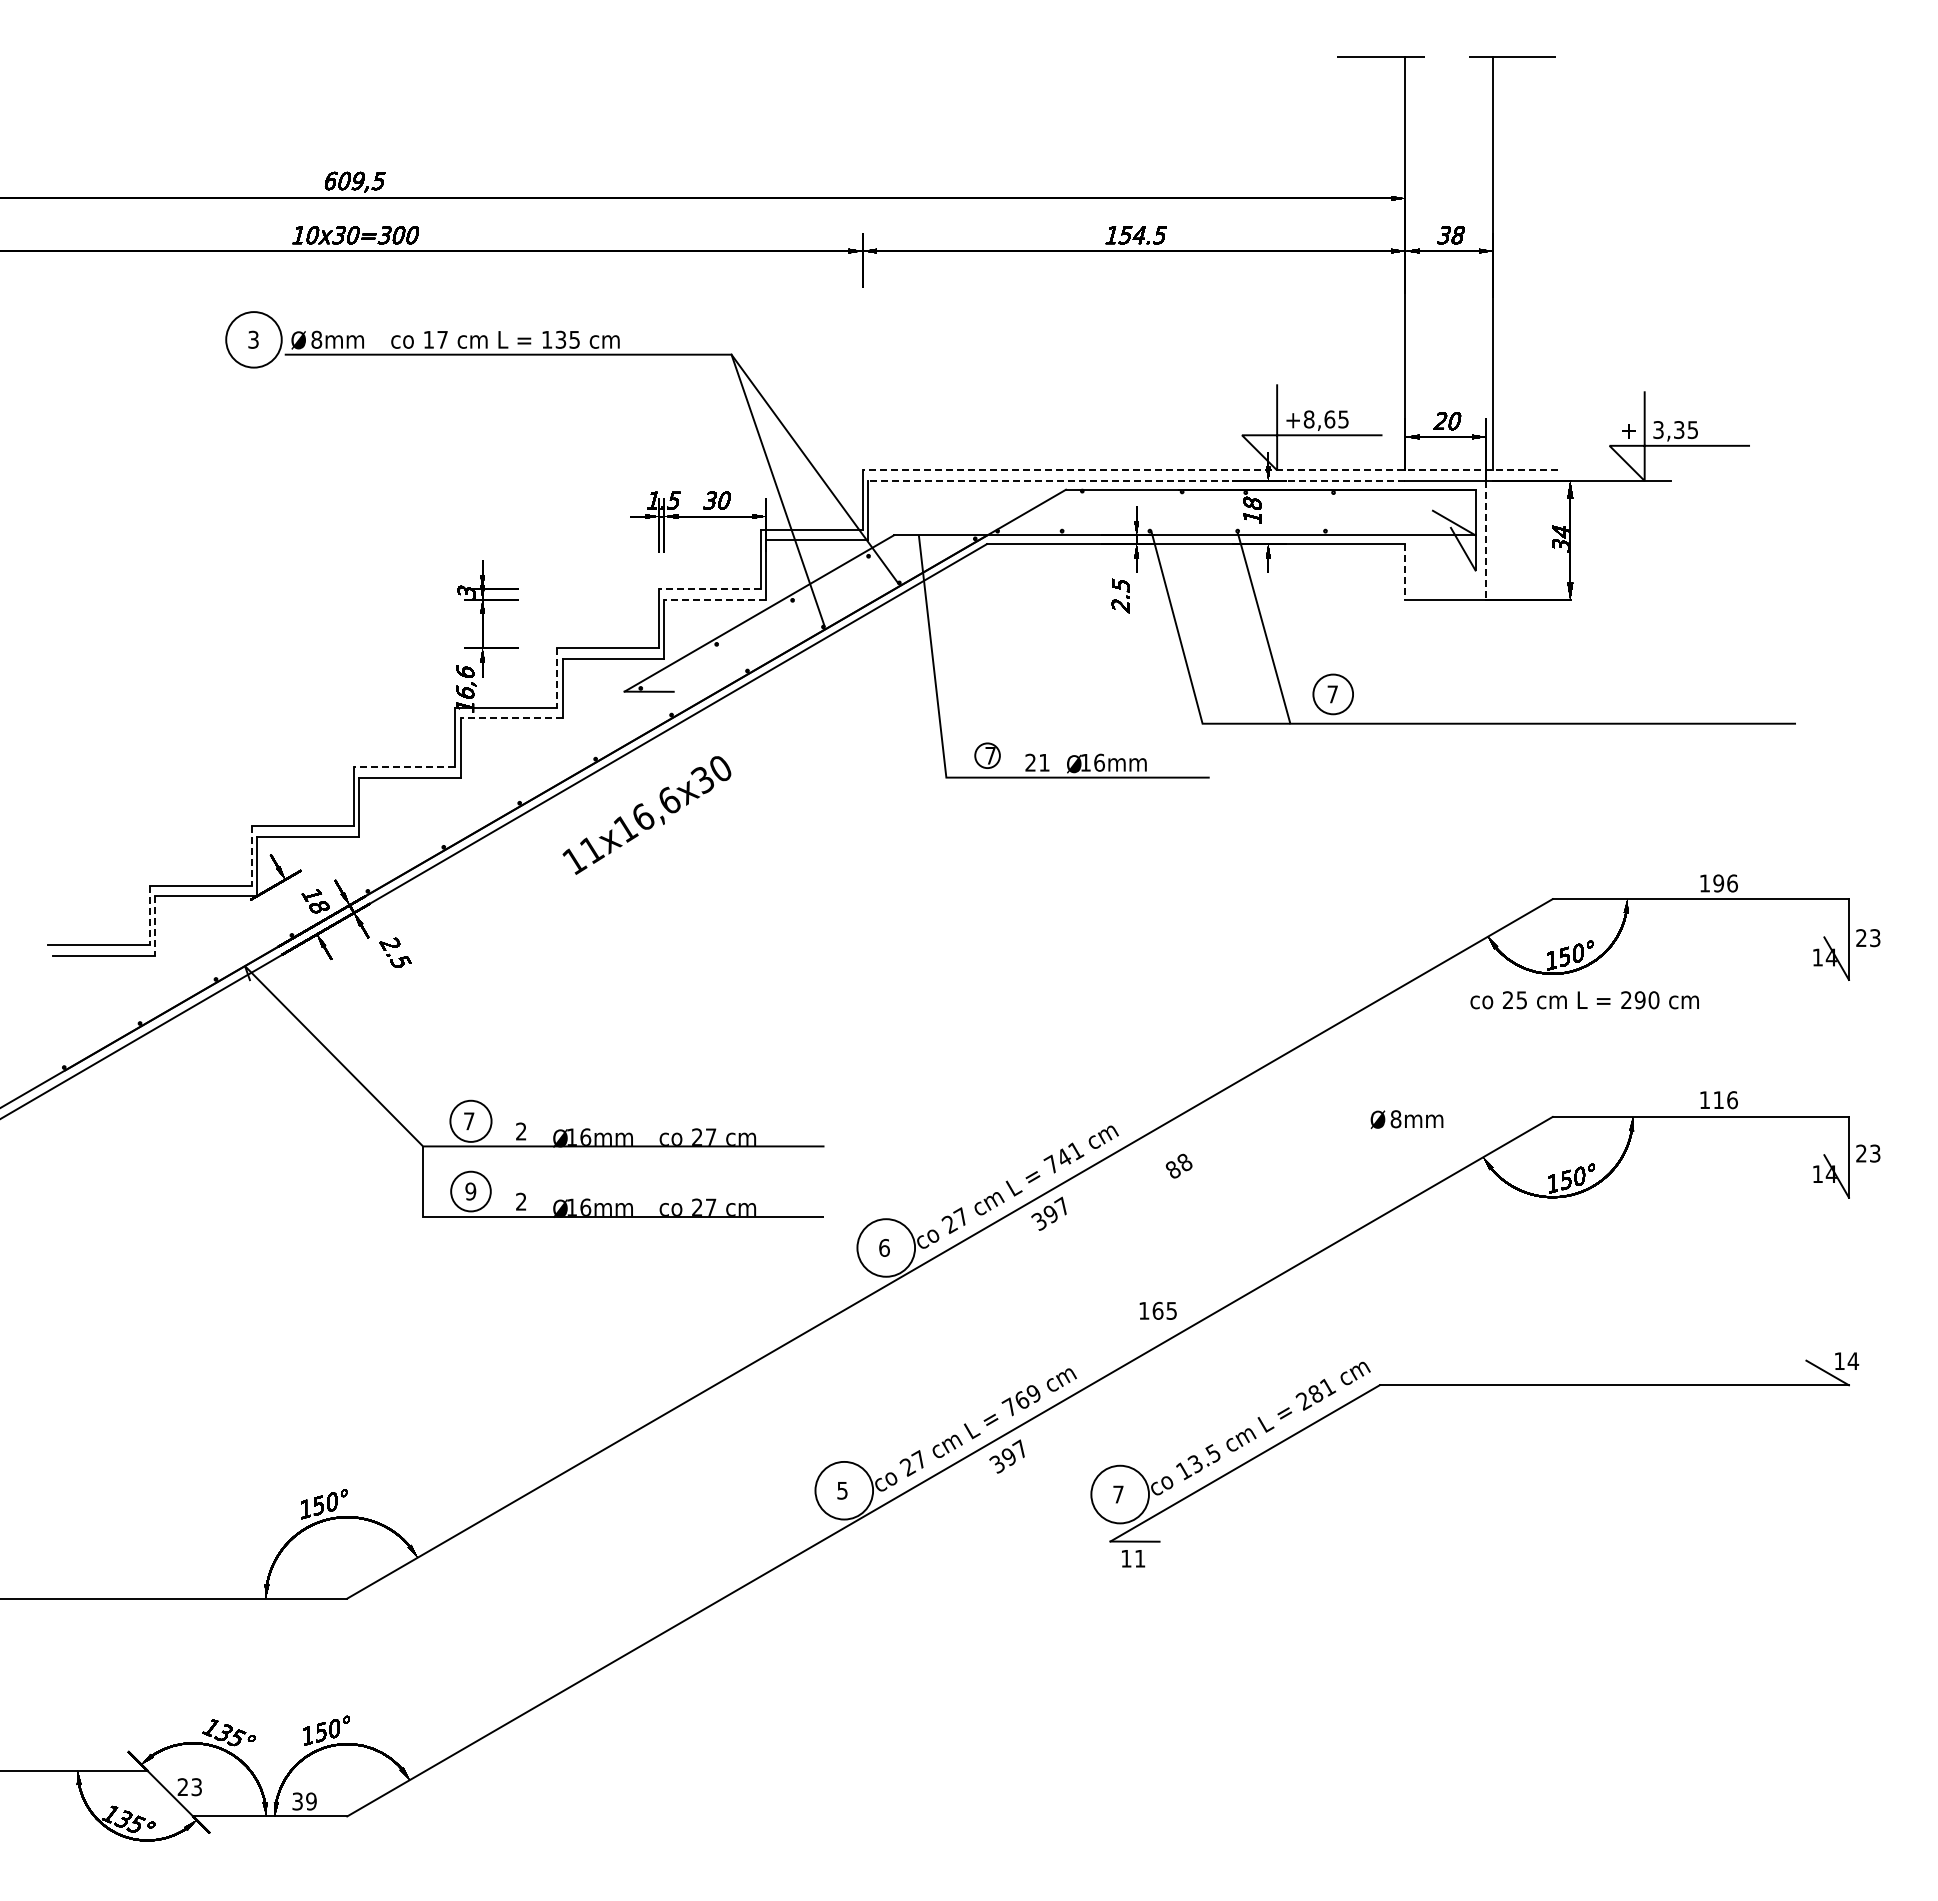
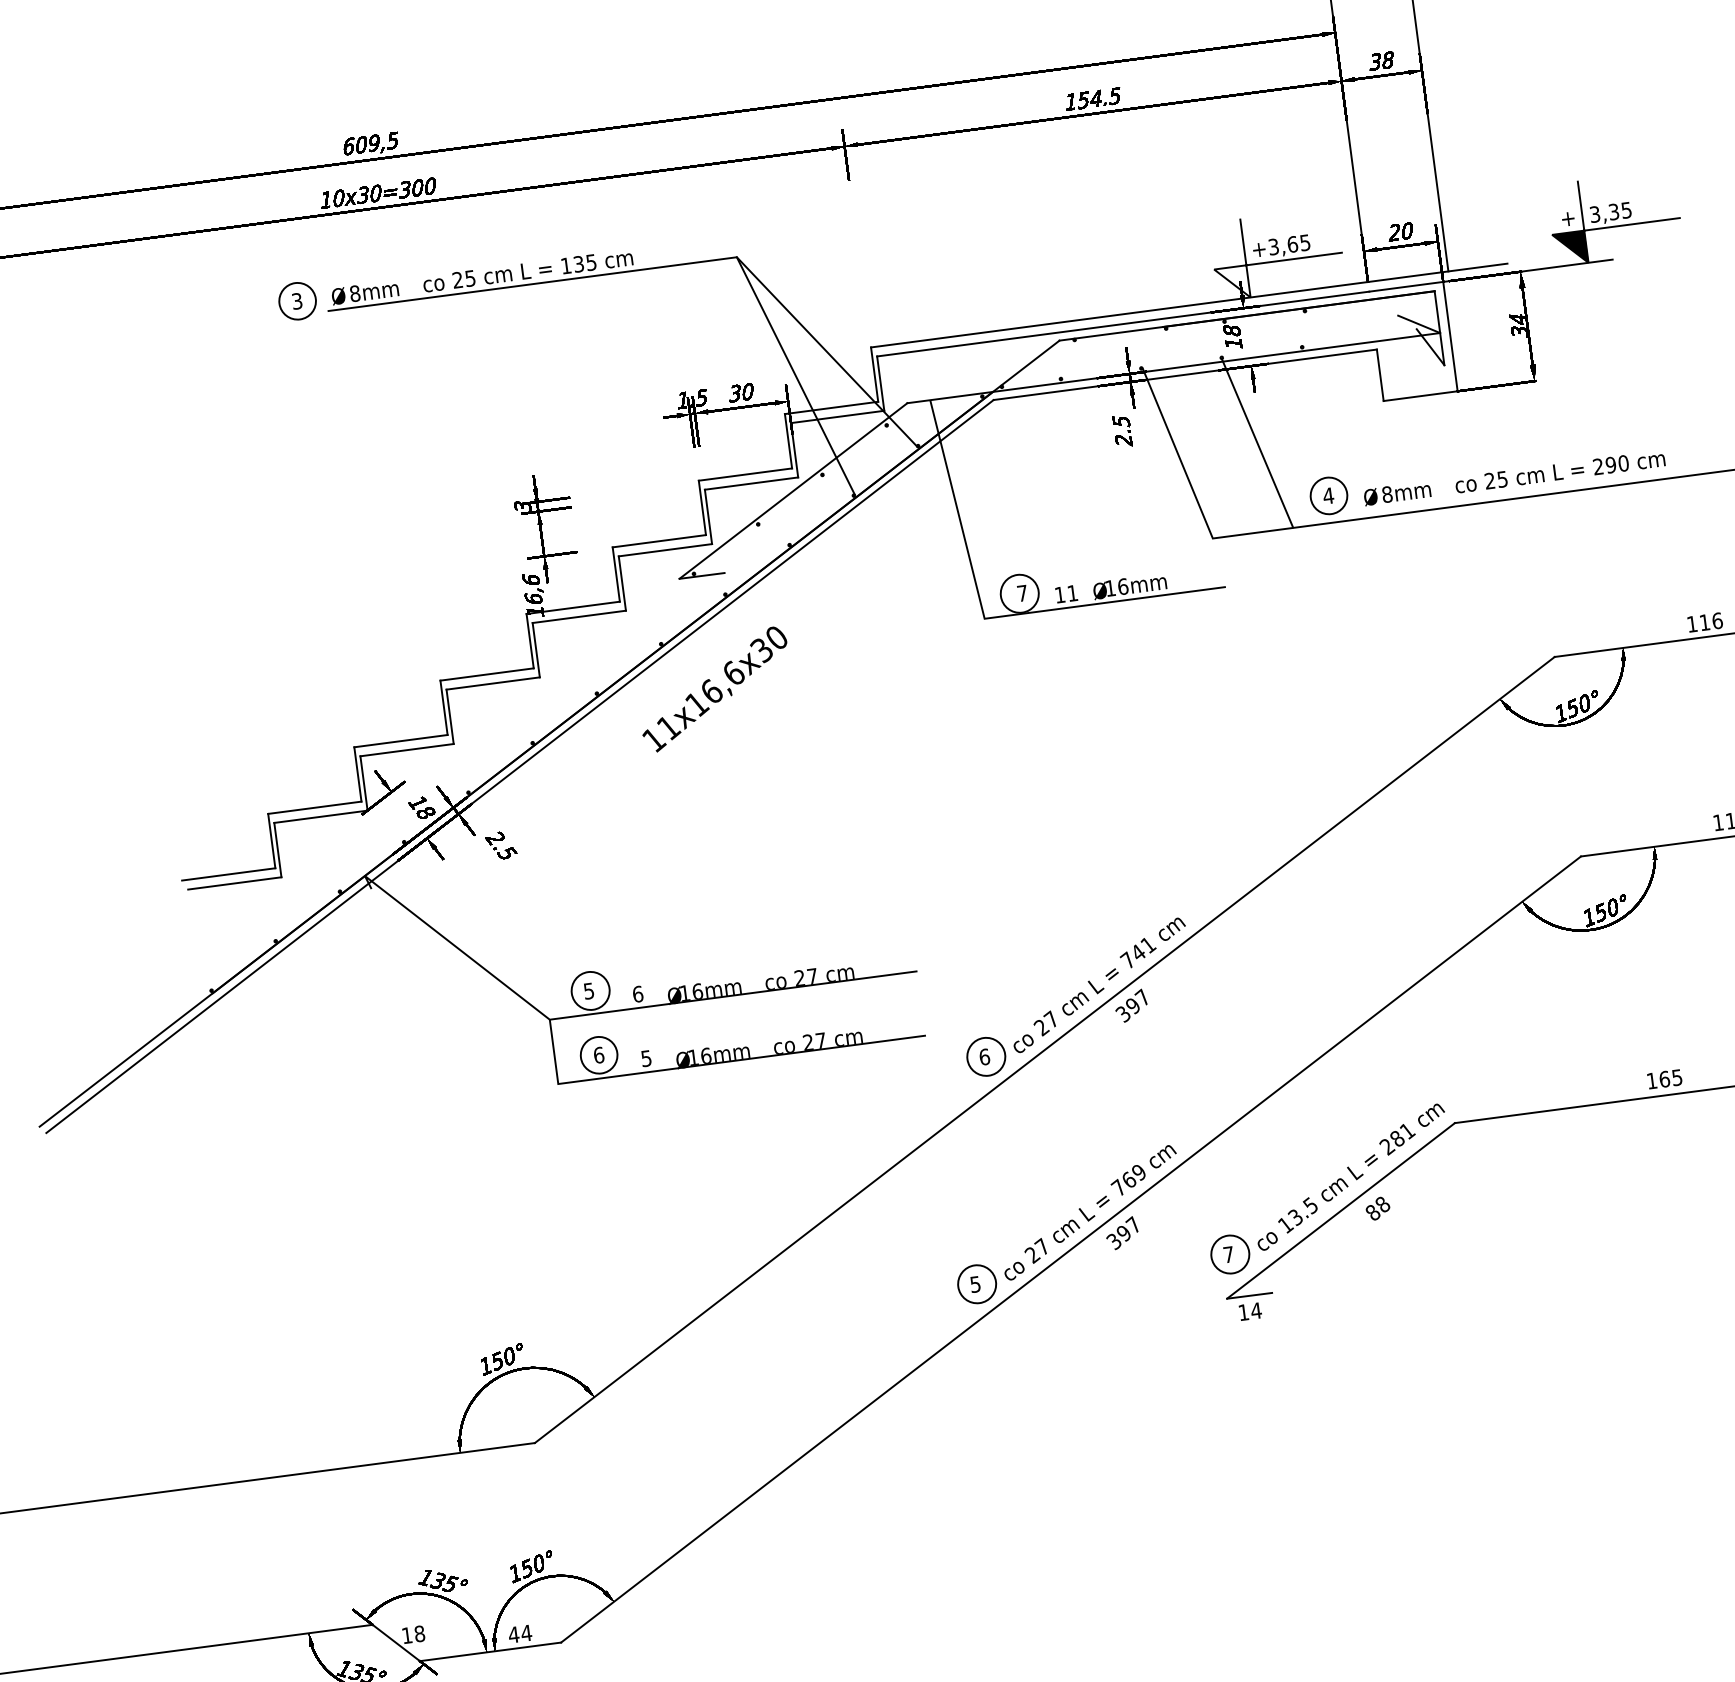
circle: (253, 339) -> (297, 301), size x0.71
text: (435, 339) -> (463, 279), 17 -> 25
text: (1308, 419) -> (1273, 247), +8,65 -> +3,65
fill: (1627, 462) -> (1570, 247), added
line: (1209, 470) -> (1188, 305), dashed -> solid
line: (1136, 480) -> (1122, 323), dashed -> solid
line: (1486, 540) -> (1450, 336), dashed -> solid
line: (1405, 572) -> (1380, 375), dashed -> solid
line: (710, 589) -> (745, 474), dashed -> solid
line: (715, 599) -> (751, 483), dashed -> solid
line: (557, 678) -> (616, 574), dashed -> solid
text: (1332, 694) -> (1328, 496), 7 -> 4
line: (511, 718) -> (579, 617), dashed -> solid
circle: (987, 755) -> (1019, 593), size x1.67
text: (1030, 762) -> (1059, 594), 21 -> 11
line: (404, 767) -> (487, 674), dashed -> solid
line: (251, 856) -> (357, 774), dashed -> solid
text: (1718, 883) -> (1704, 622), 196 -> 116
line: (149, 915) -> (271, 841), dashed -> solid
line: (155, 926) -> (278, 850), dashed -> solid
text: (1584, 1000) -> (1560, 472), moved
text: (1406, 1119) -> (1396, 493), moved
text: (469, 1121) -> (589, 991), 7 -> 5
text: (521, 1131) -> (638, 994), 2 -> 6
text: (1178, 1165) -> (1377, 1208), moved
text: (470, 1191) -> (598, 1055), 9 -> 6
text: (521, 1201) -> (646, 1058), 2 -> 5
circle: (885, 1247) -> (985, 1056), size x0.71
text: (1157, 1310) -> (1664, 1079), moved
circle: (843, 1490) -> (976, 1284), size x0.71
circle: (1119, 1494) -> (1229, 1254), size x0.71
text: (1139, 1558) -> (1255, 1310), 11 -> 14
text: (189, 1787) -> (413, 1635), 23 -> 18
text: (304, 1801) -> (520, 1634), 39 -> 44

